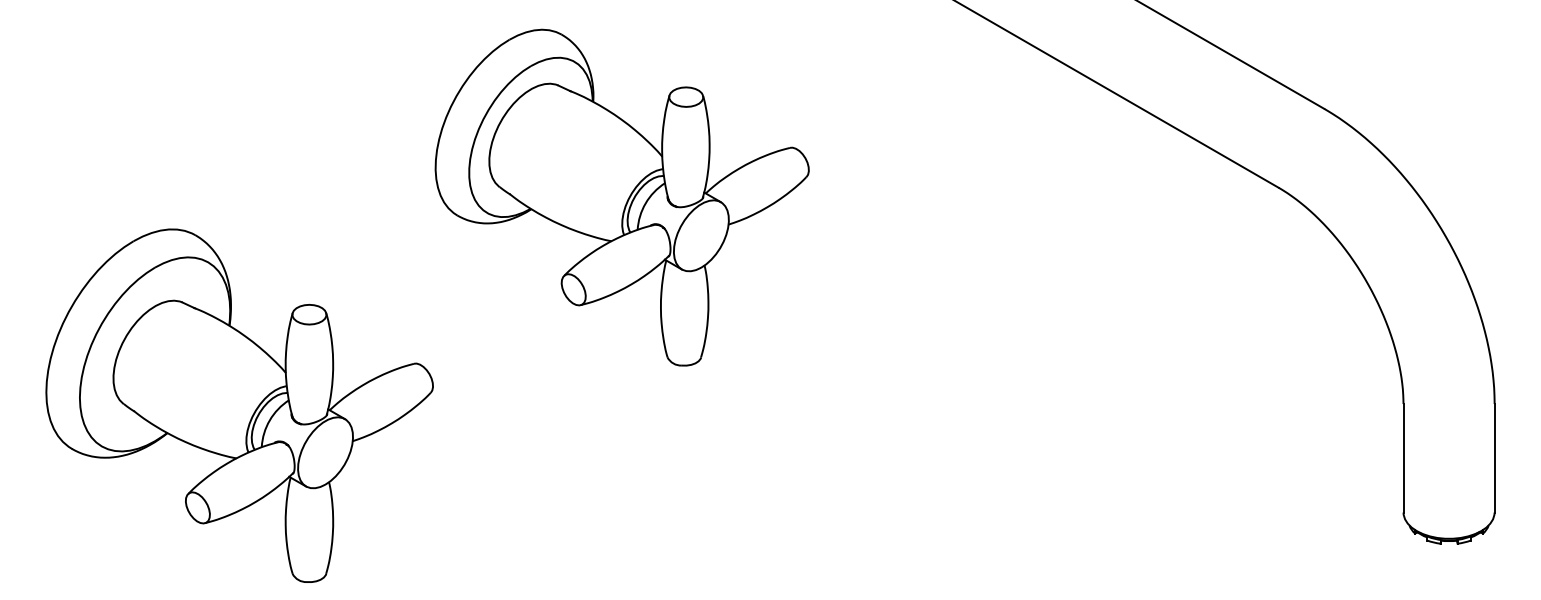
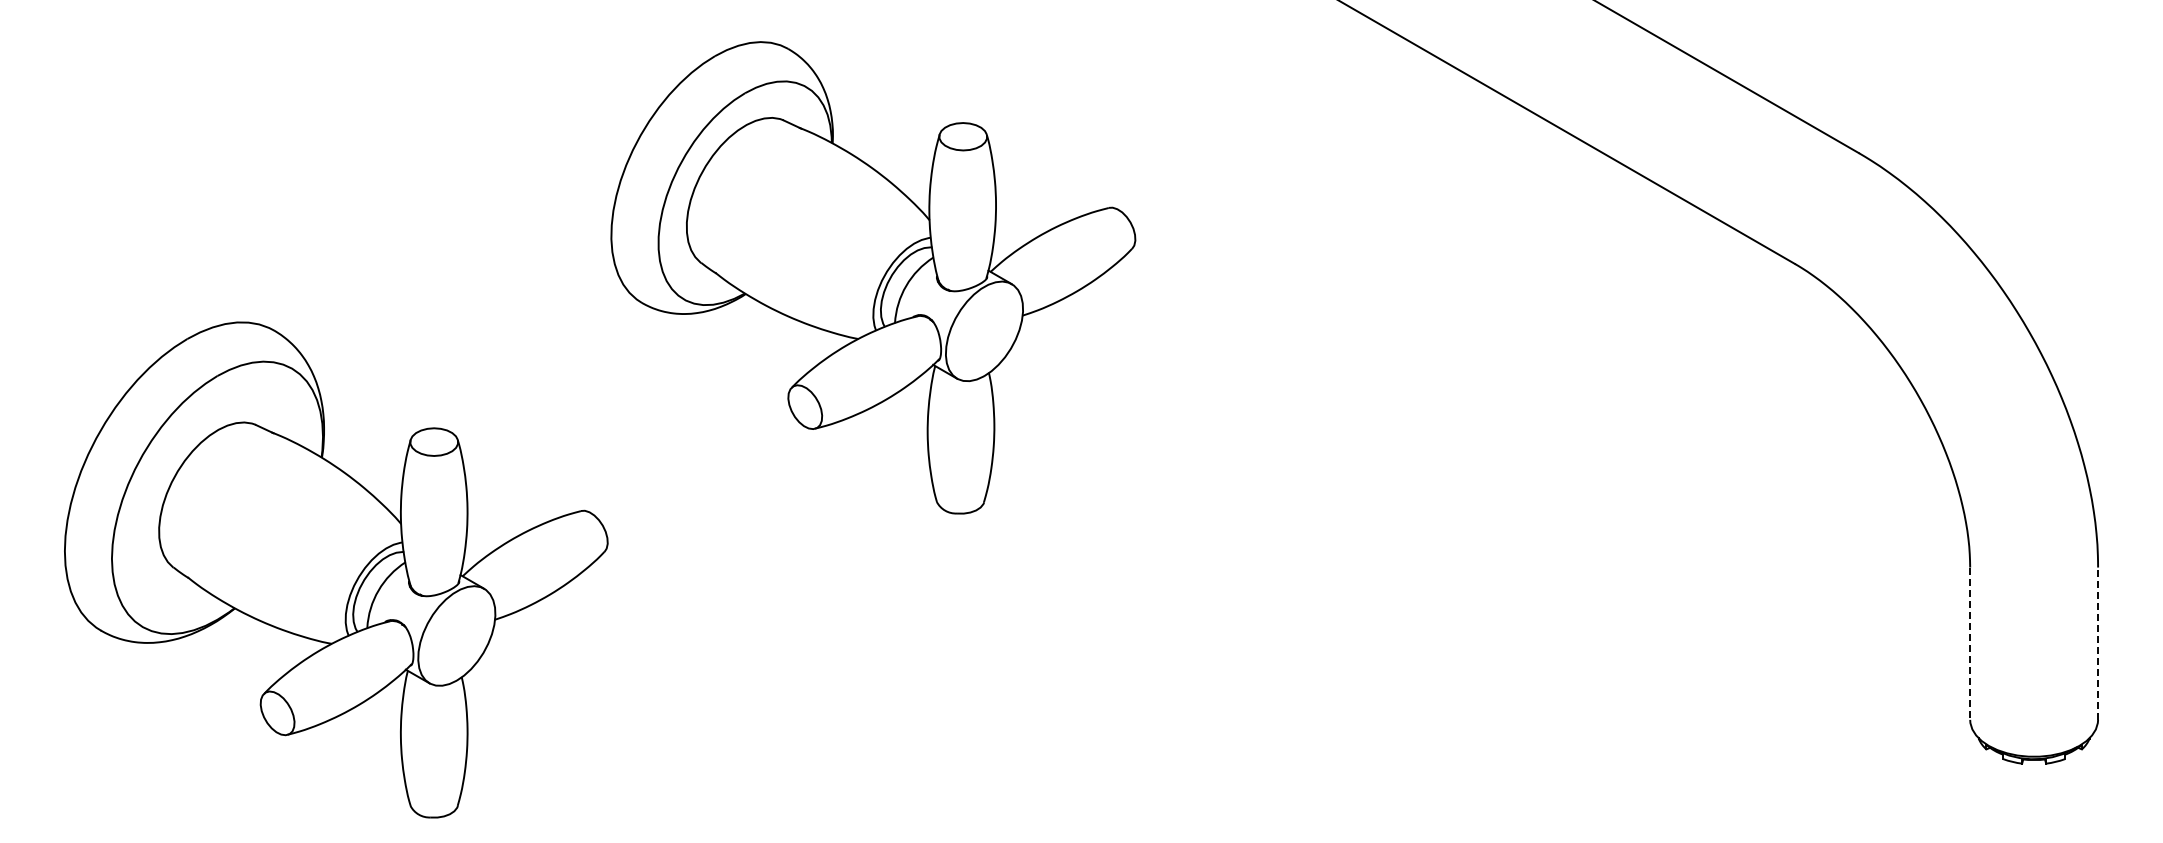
line: (1403, 458) -> (1970, 644), solid -> dashed
line: (1494, 458) -> (2098, 643), solid -> dashed

